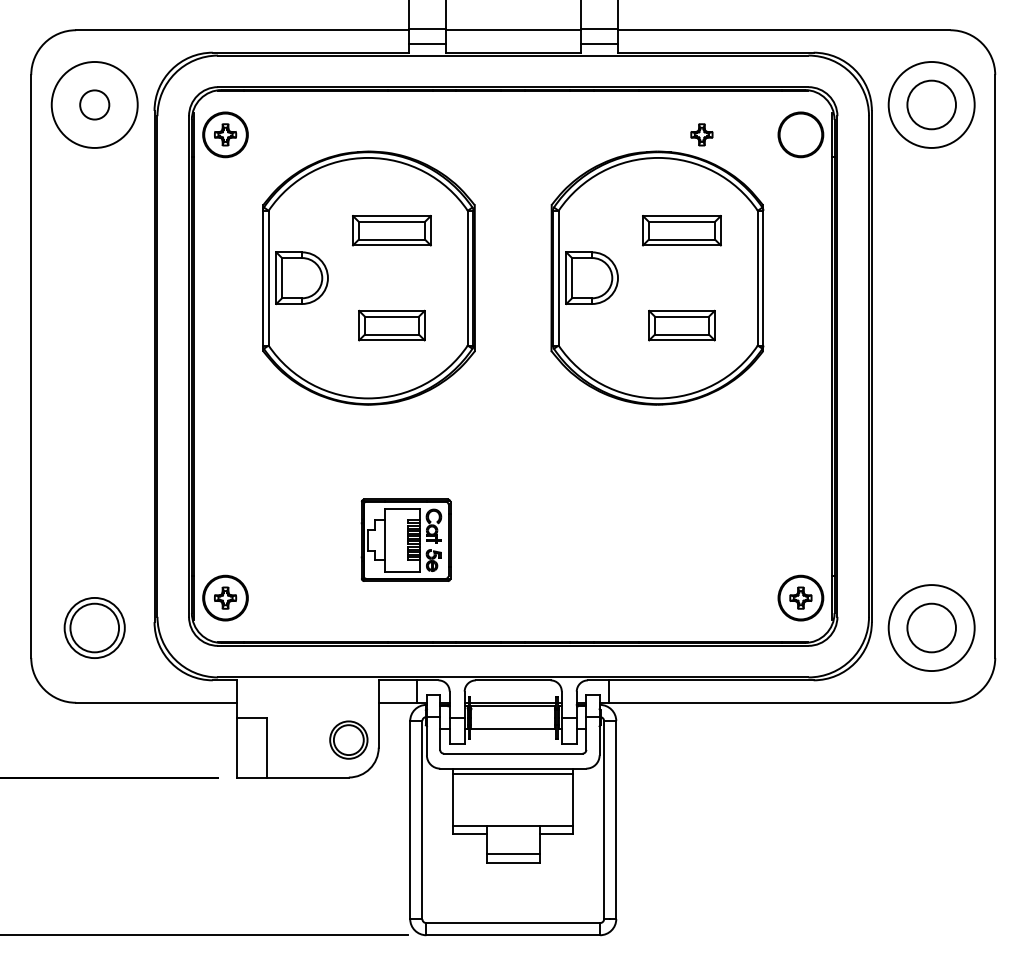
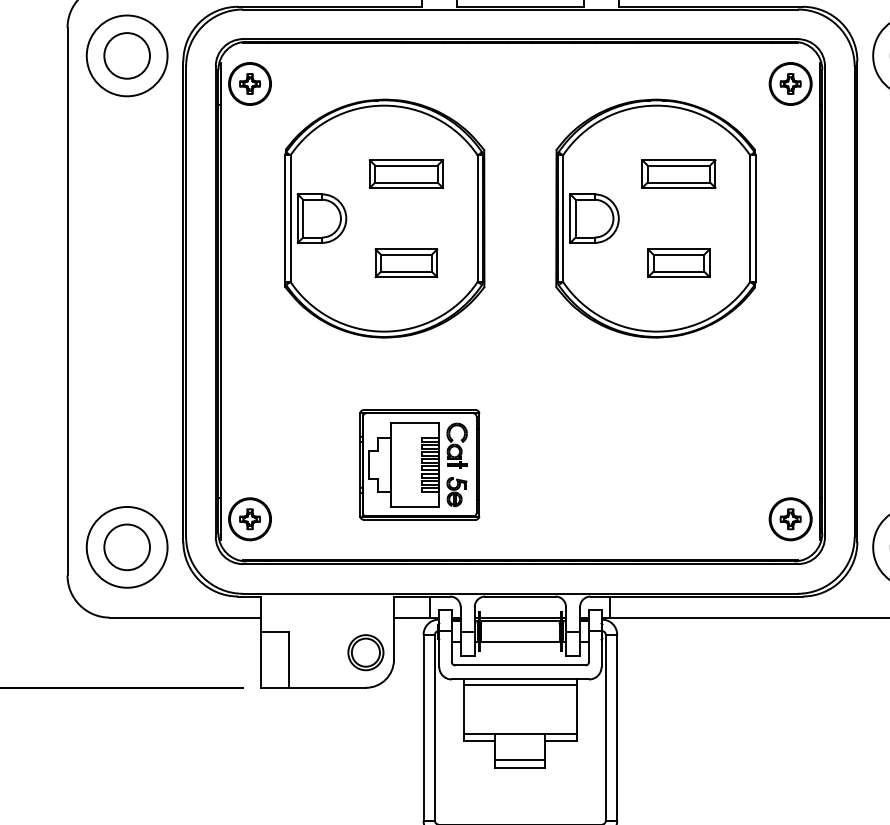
circle: (94, 104) -> (126, 55), size x1.67
part: (701, 134) -> (790, 83), moved
part: (405, 540) -> (419, 465), size x1.43
circle: (94, 628) -> (126, 547), size x1.43

